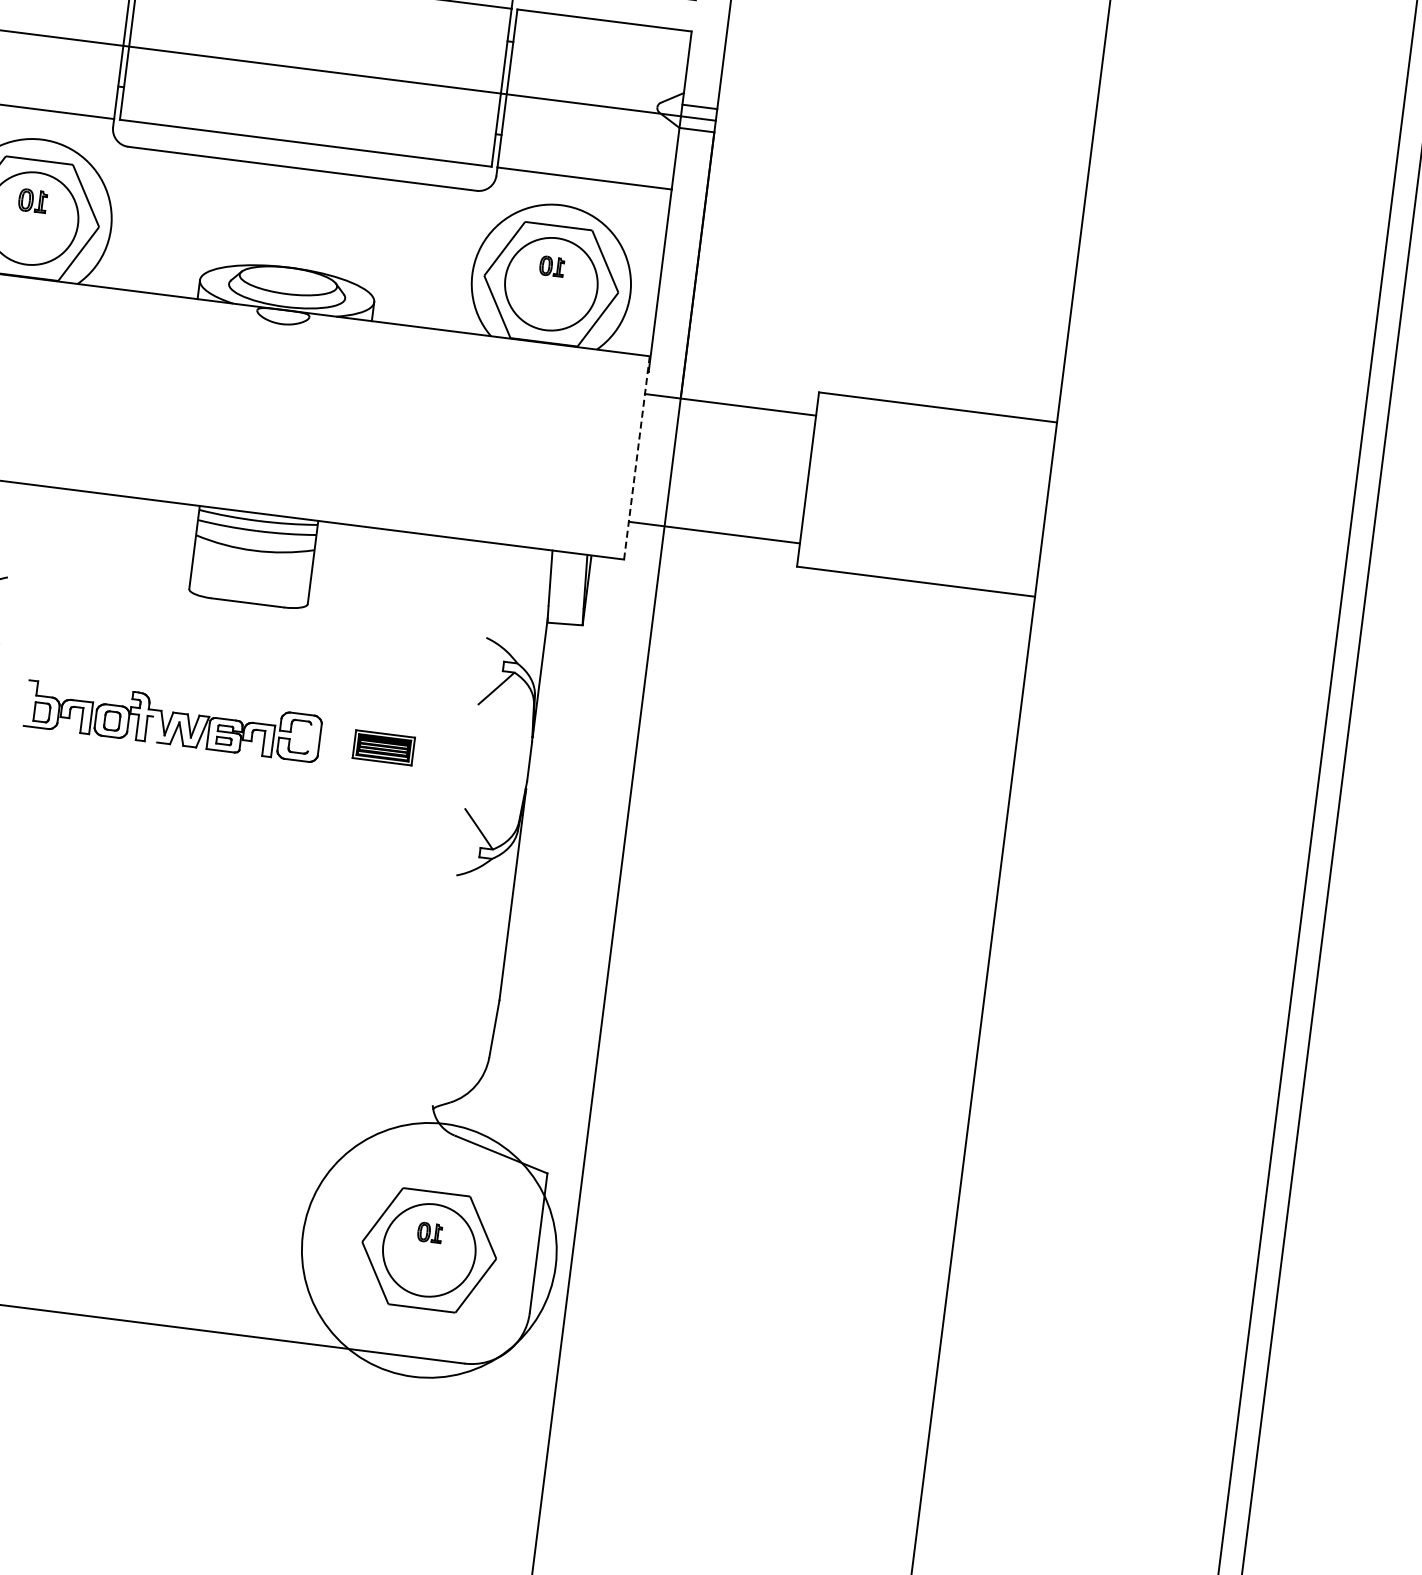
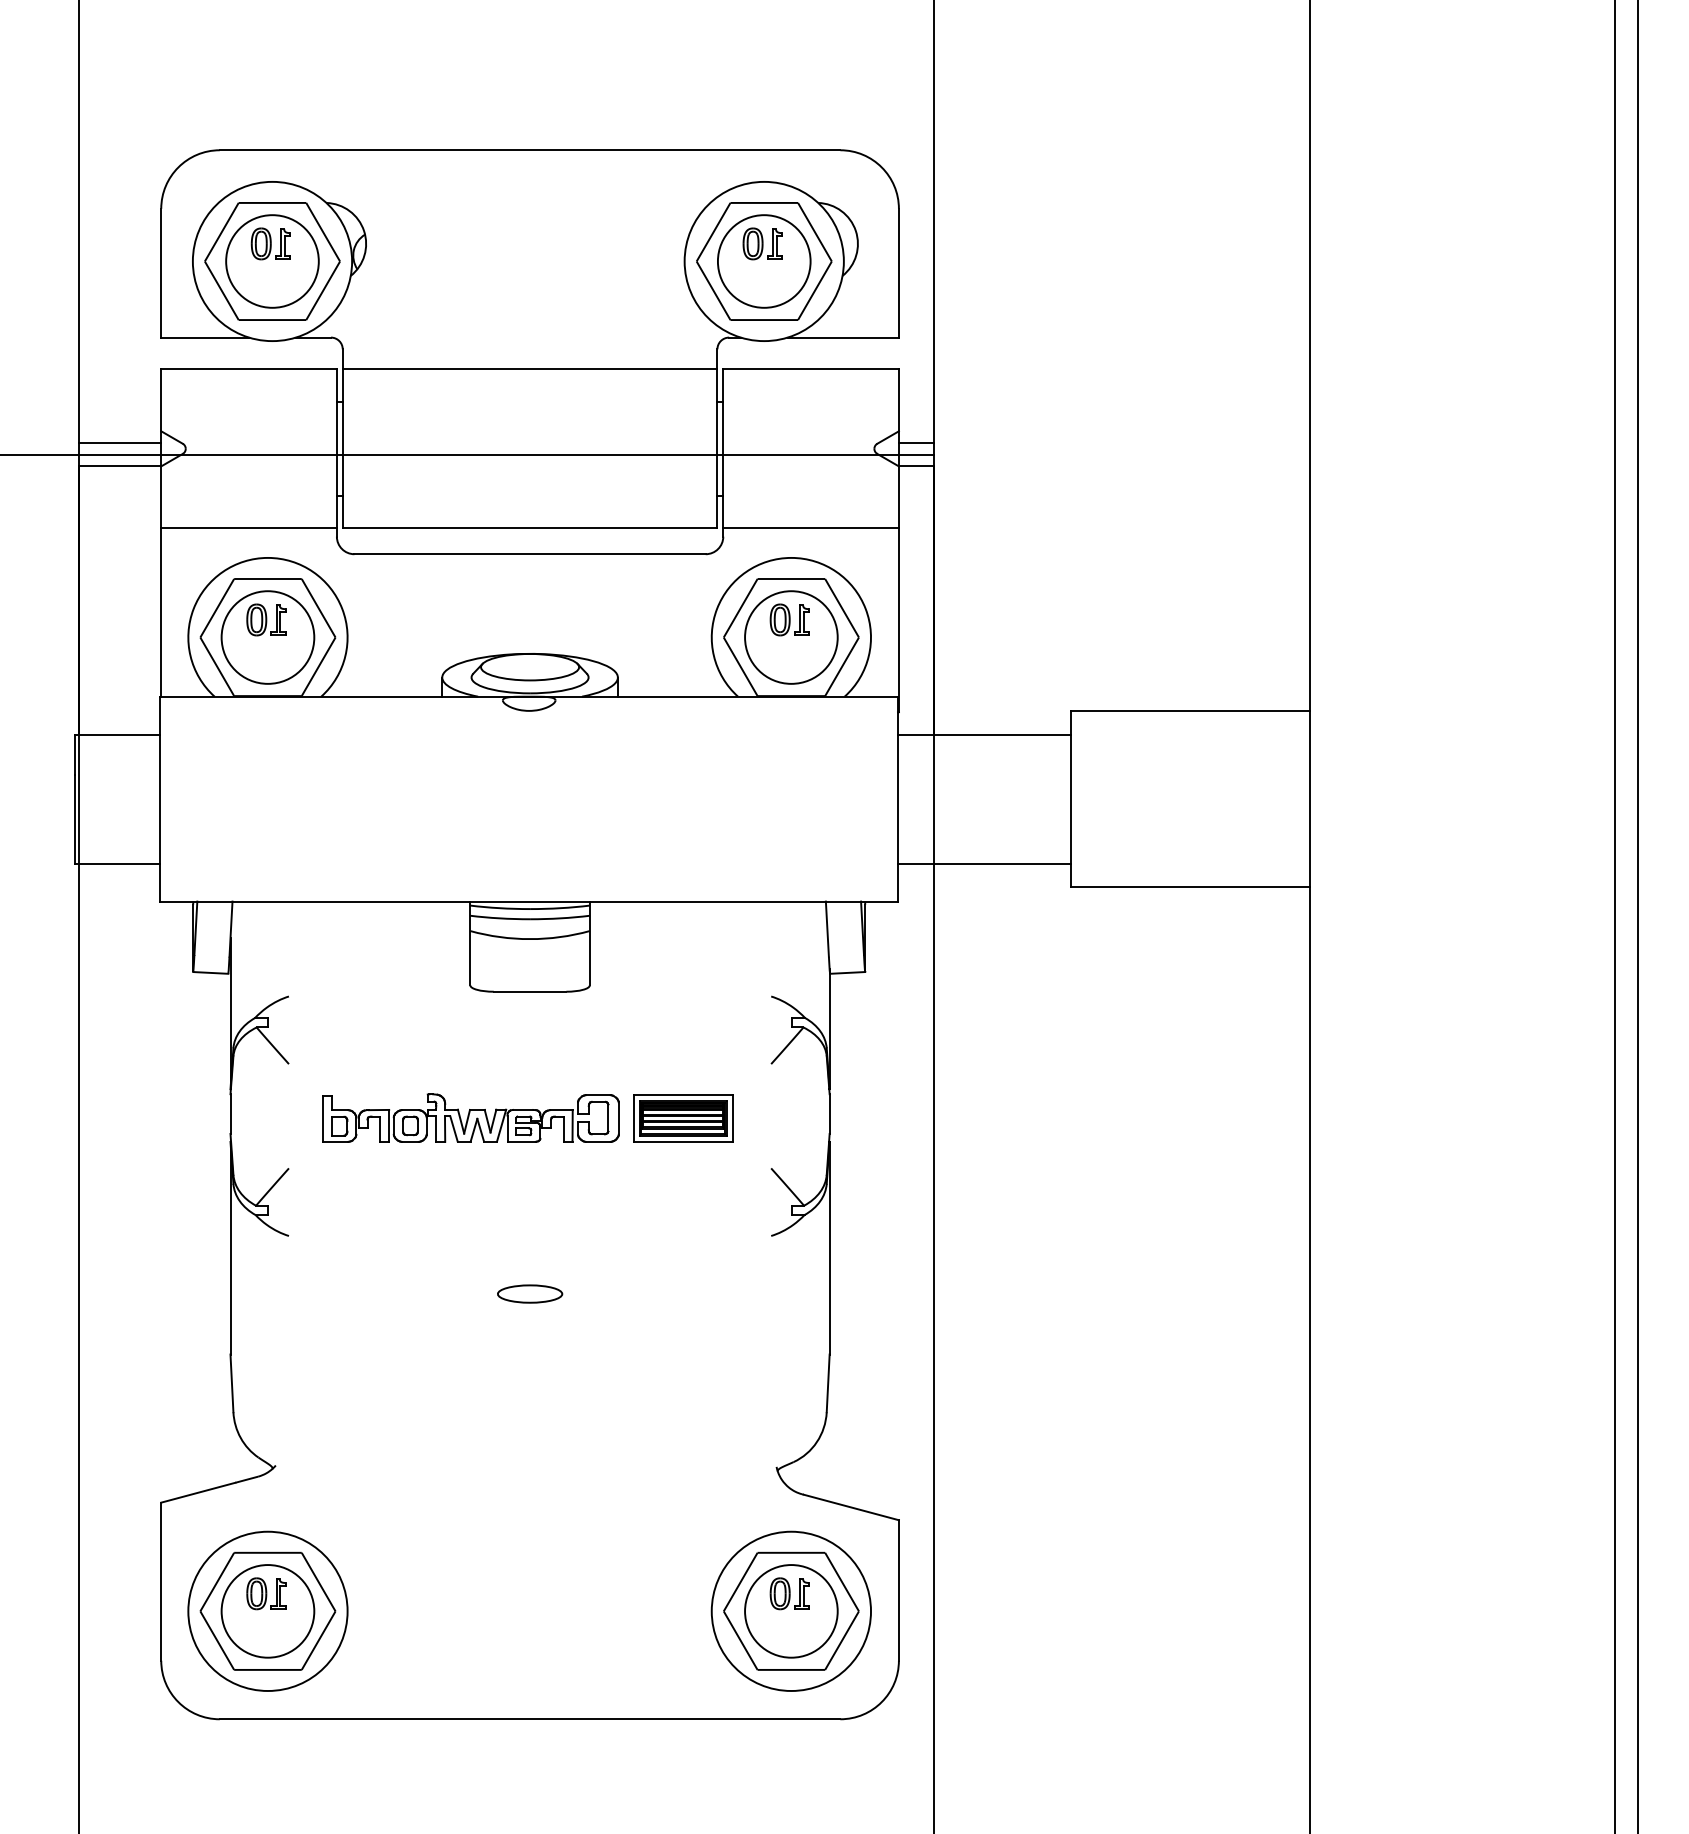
part: (32, 200) -> (266, 619), size x1.43
part: (551, 266) -> (789, 619), size x1.67
line: (637, 457) -> (898, 798), dashed -> solid
line: (26, 702) -> (323, 1118), added
line: (154, 728) -> (453, 1128), added
line: (309, 737) -> (608, 1117), added
part: (384, 747) -> (683, 1118), size x1.67
part: (210, 902) -> (530, 1293), added
part: (429, 1232) -> (789, 1593), size x1.67
circle: (429, 1249) -> (791, 1610), size x0.62

